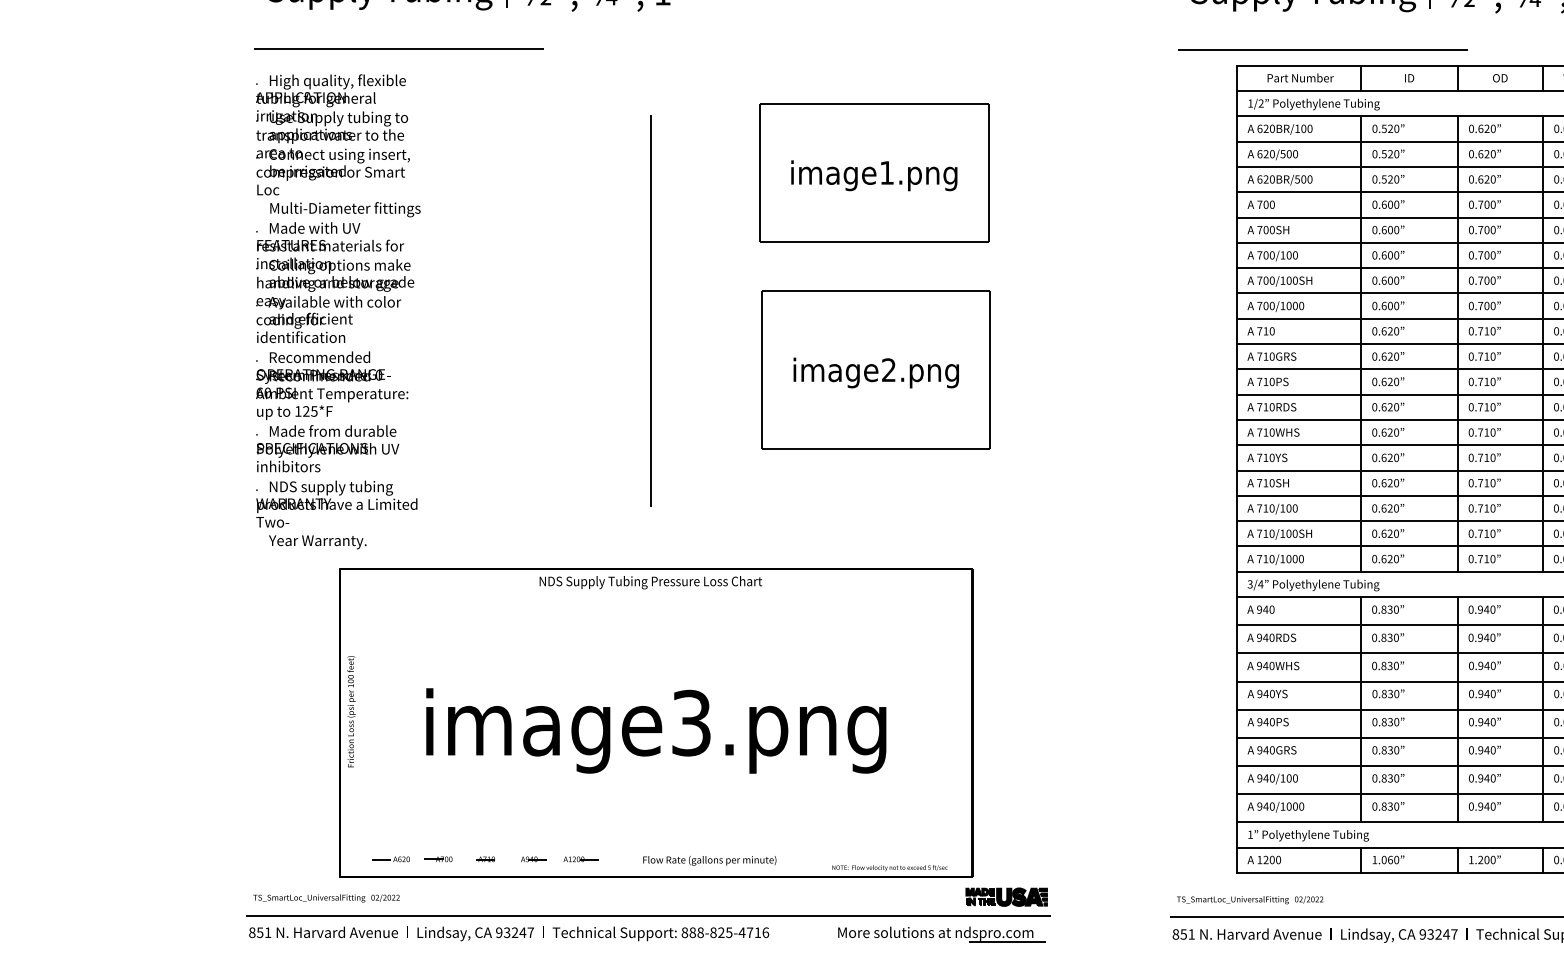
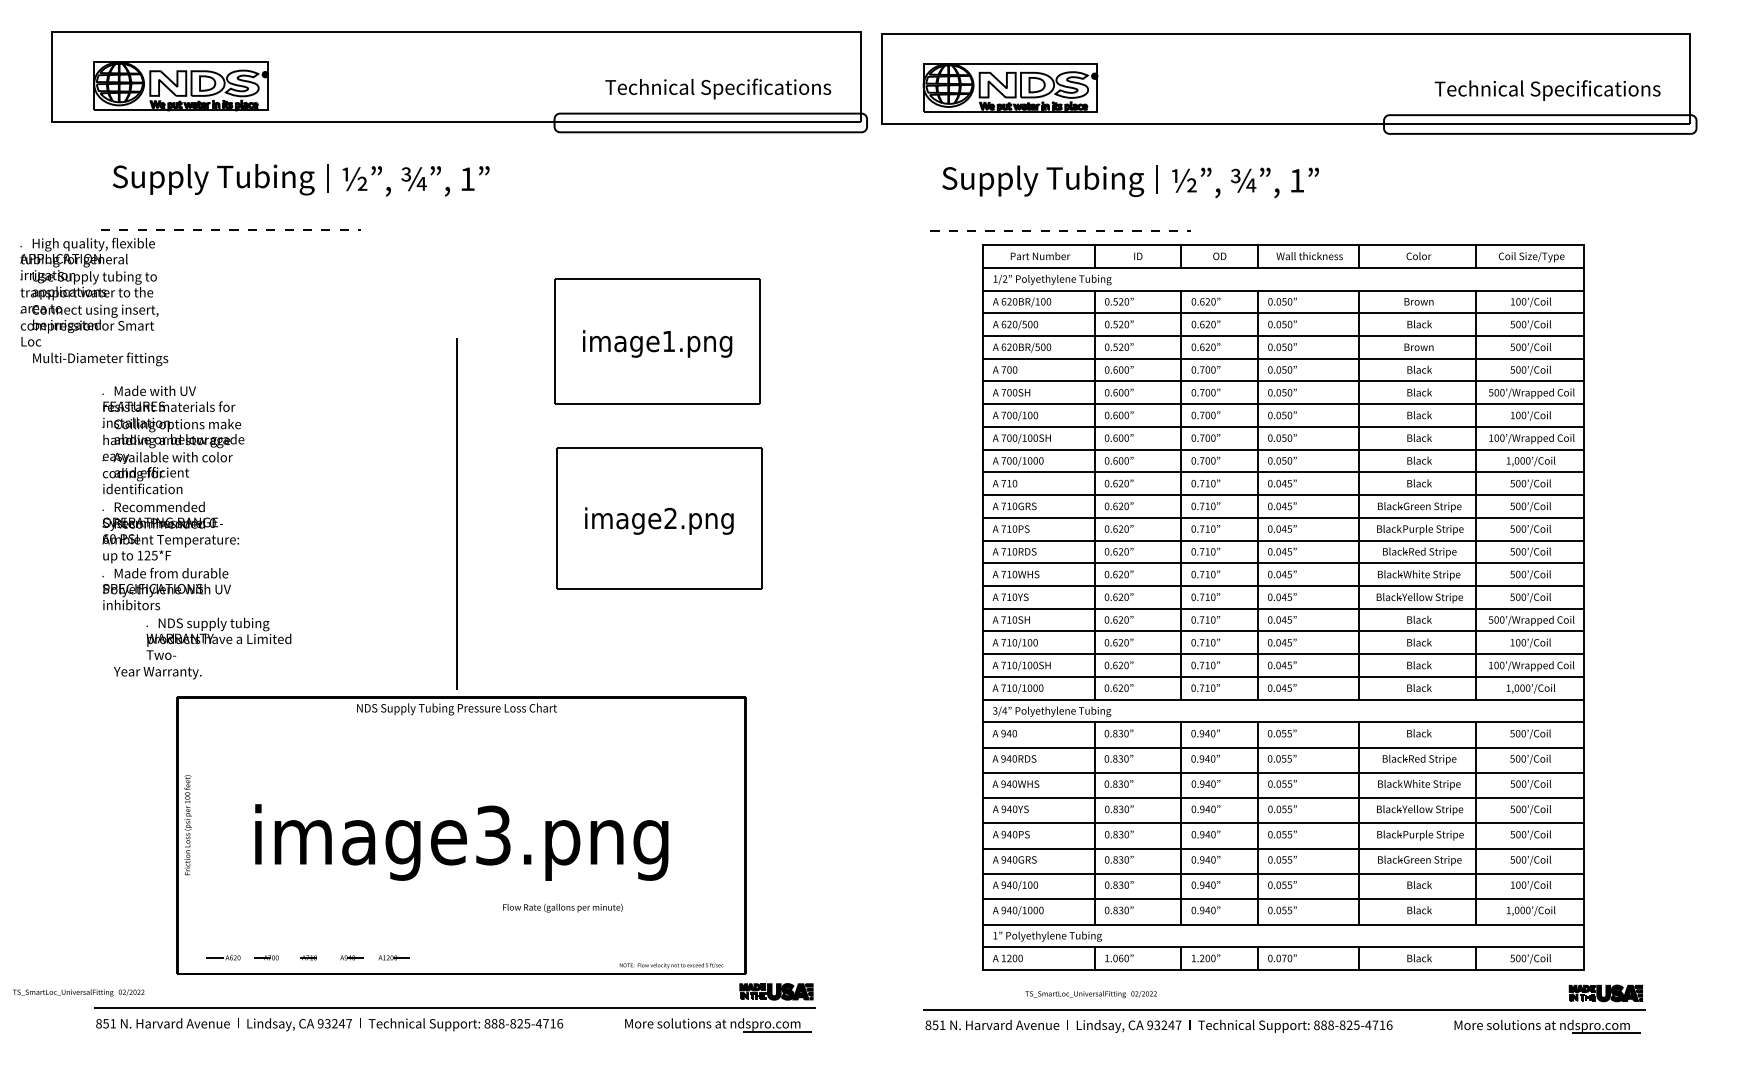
line: (399, 48) -> (231, 229), solid -> dashed
line: (1322, 50) -> (1060, 231), solid -> dashed
text: (338, 145) -> (94, 301), moved
line: (650, 311) -> (456, 513), moved
text: (336, 503) -> (218, 638), moved
text: (709, 860) -> (562, 907), moved
text: (326, 897) -> (78, 992), moved
text: (1249, 900) -> (1090, 994), moved

